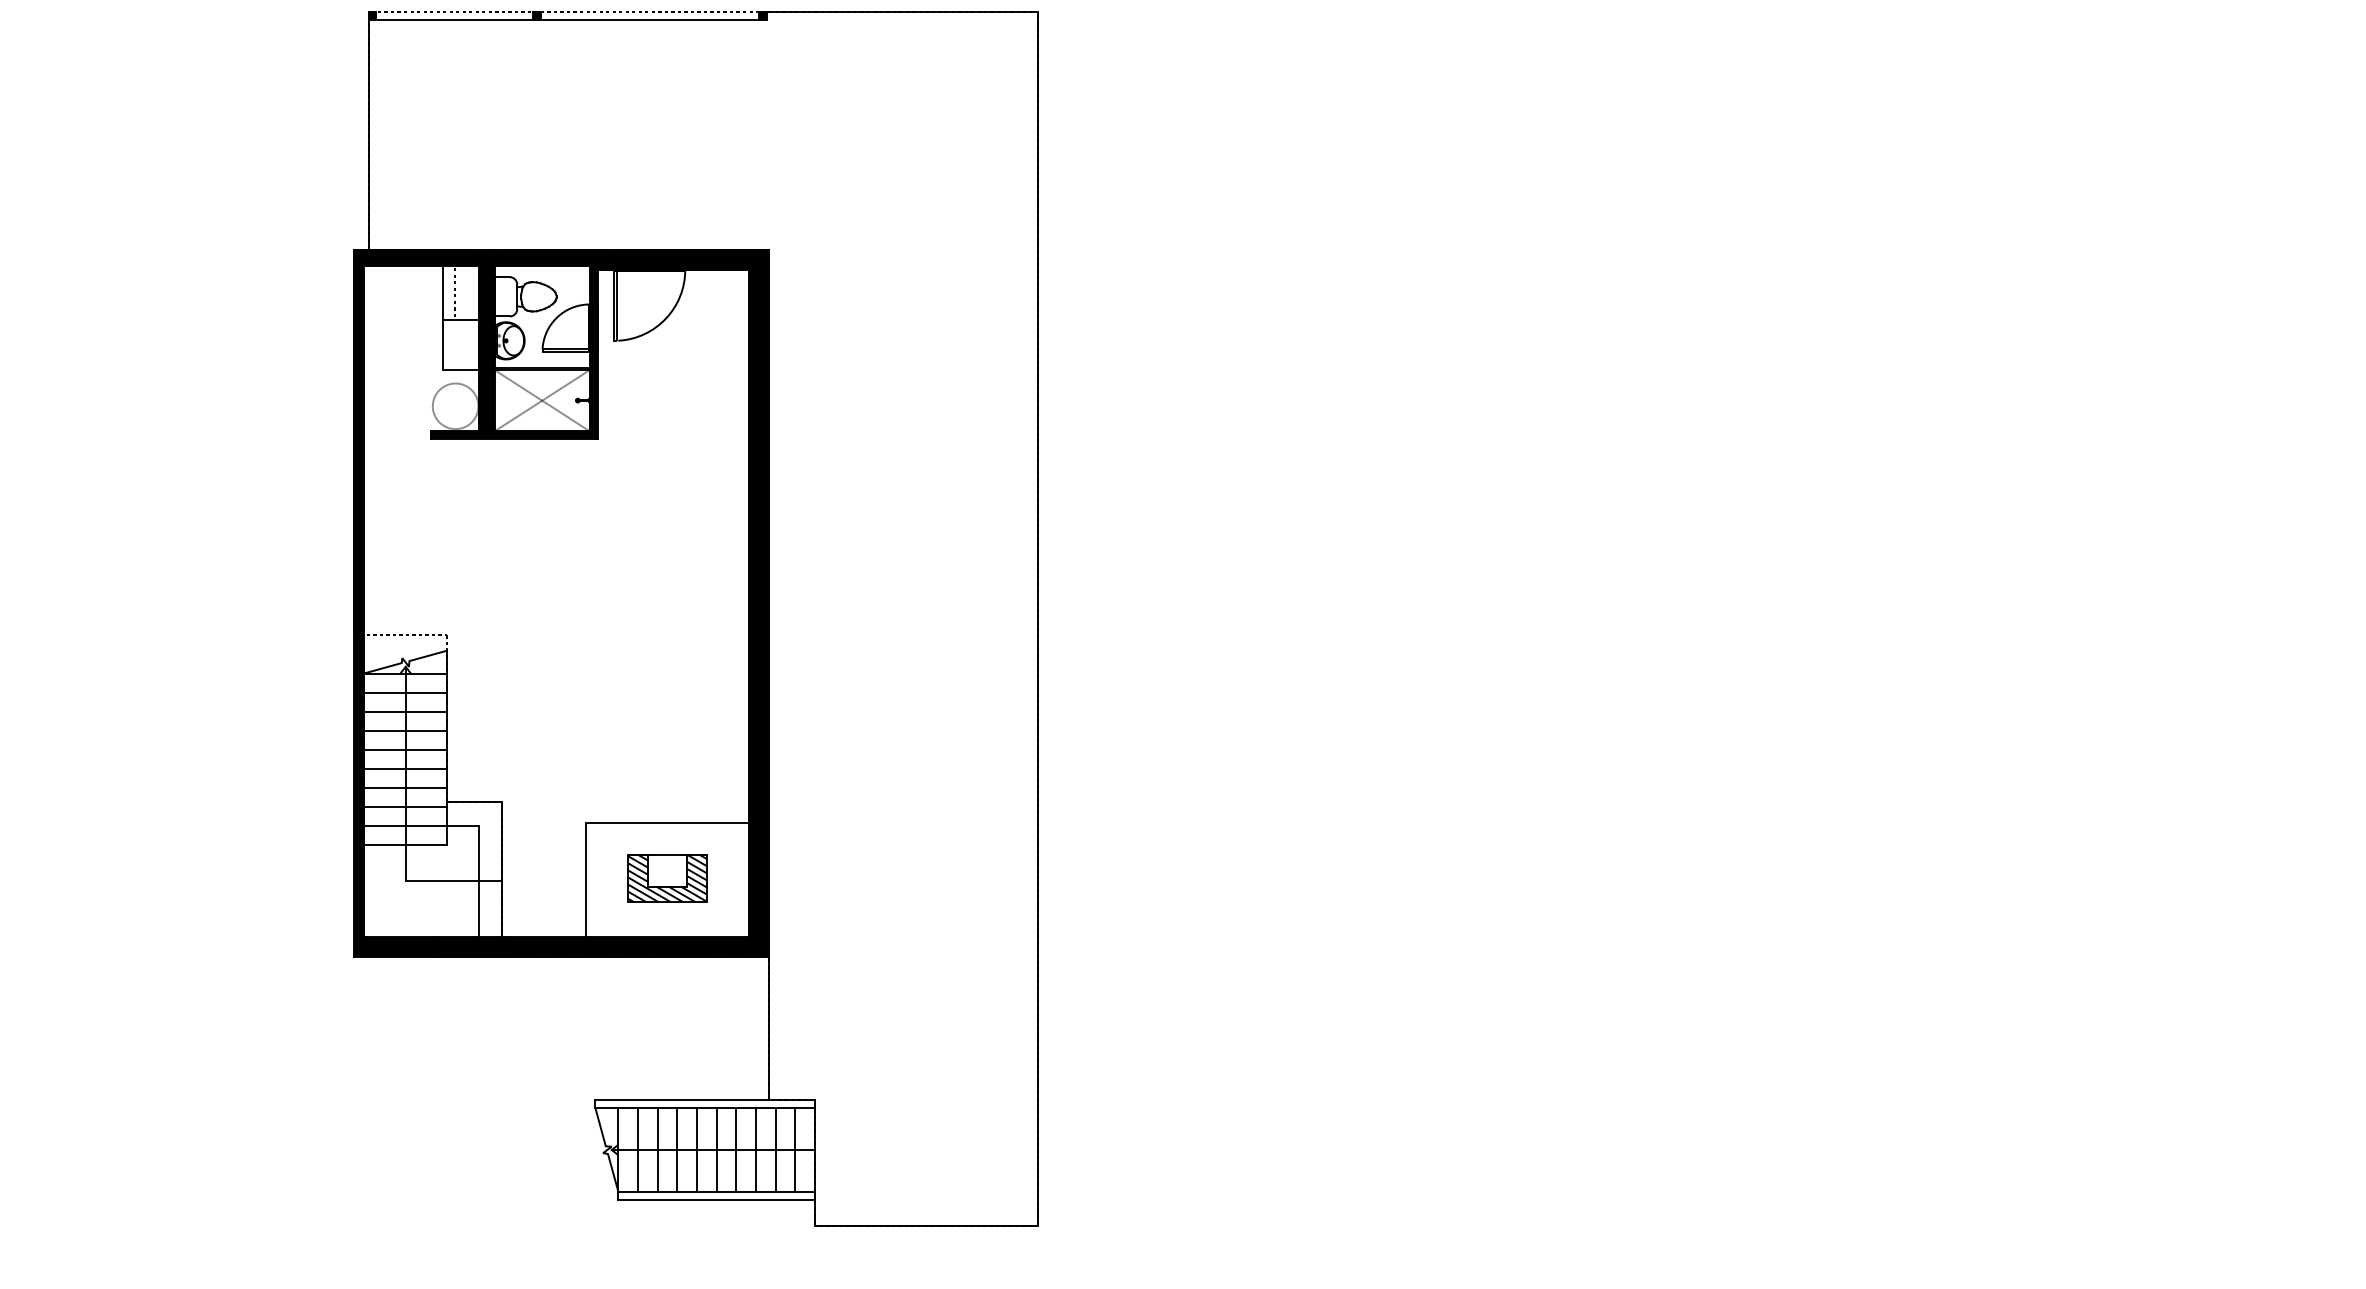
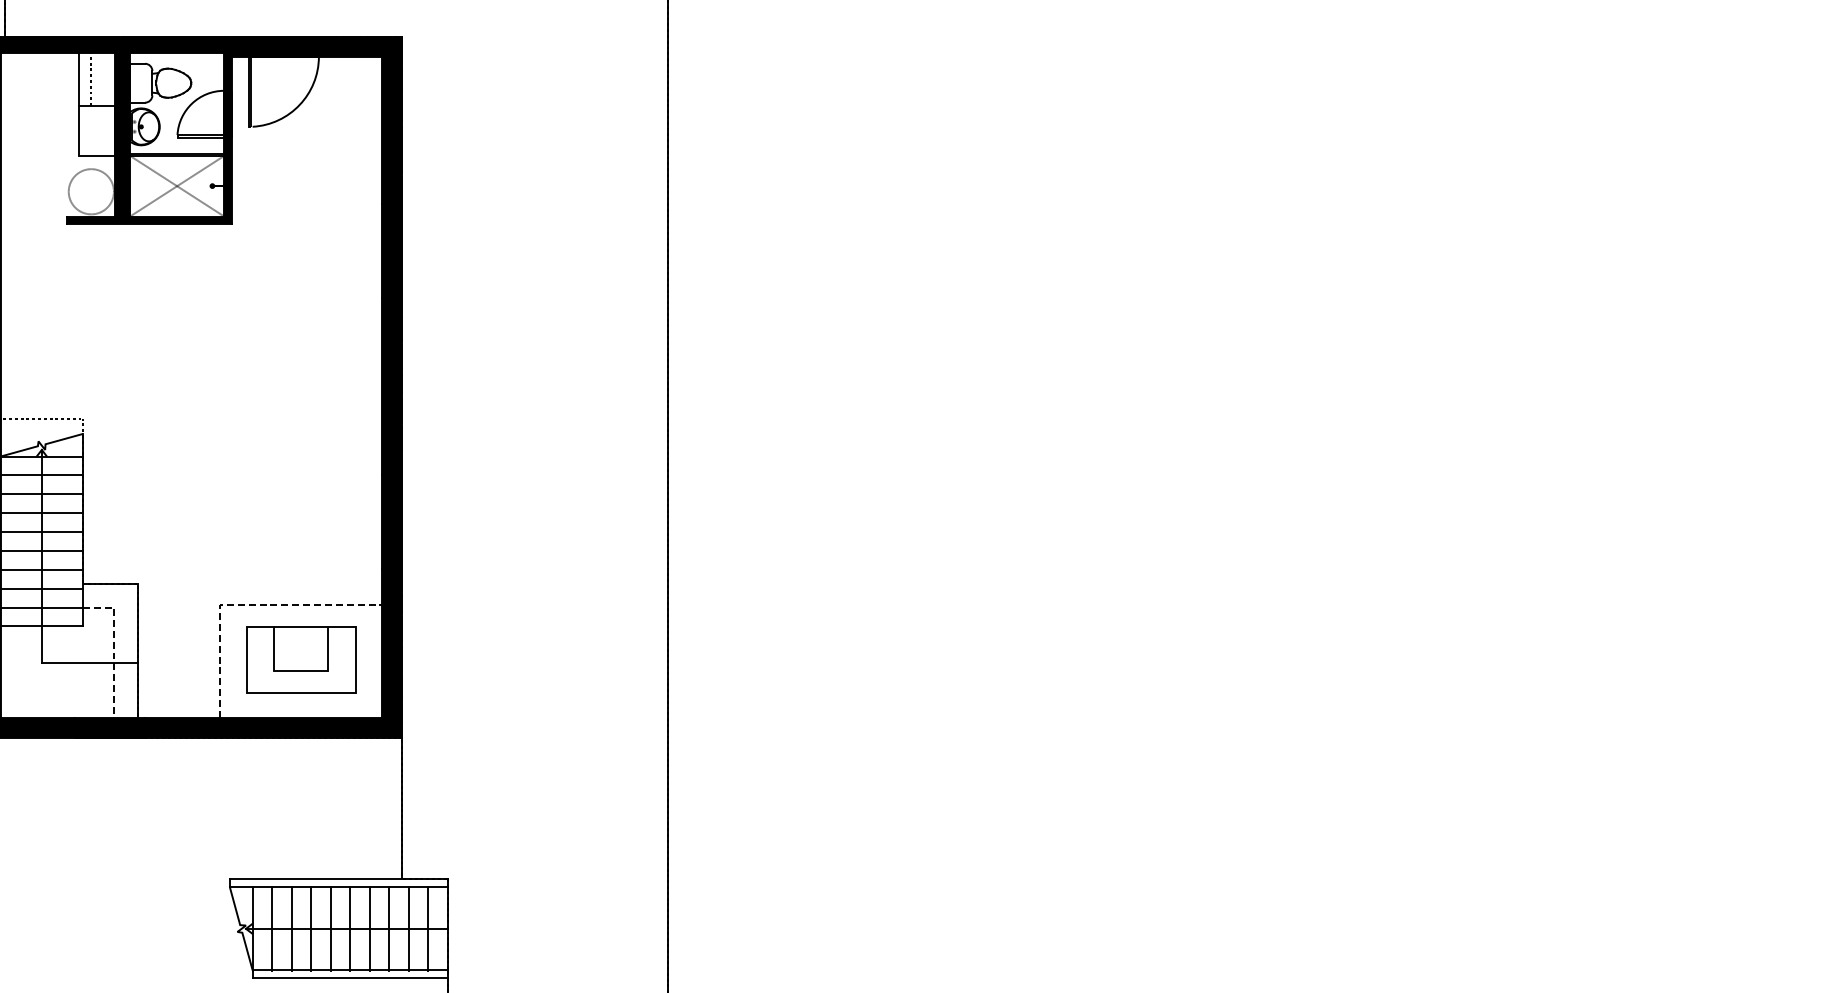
line: (609, 822) -> (243, 604), solid -> dashed
line: (478, 865) -> (114, 646), solid -> dashed
part: (667, 878) -> (301, 659), size x1.4

